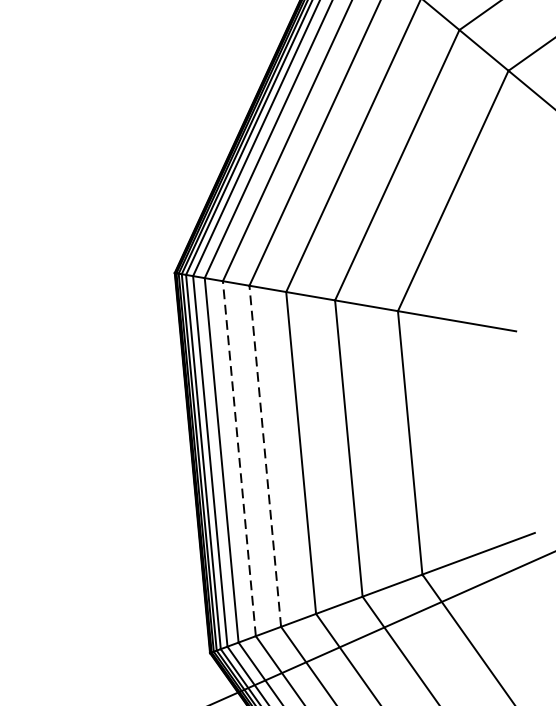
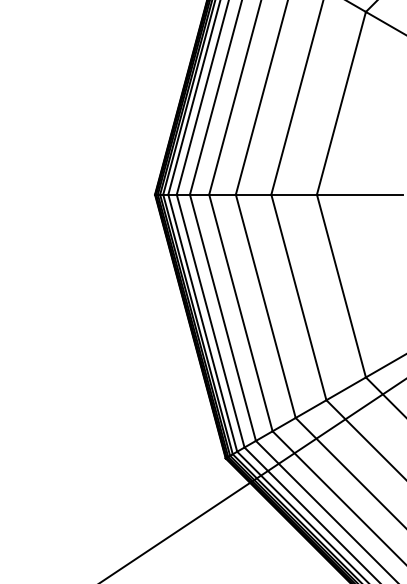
line: (264, 455) -> (240, 312), dashed -> solid
line: (238, 458) -> (222, 317), dashed -> solid

